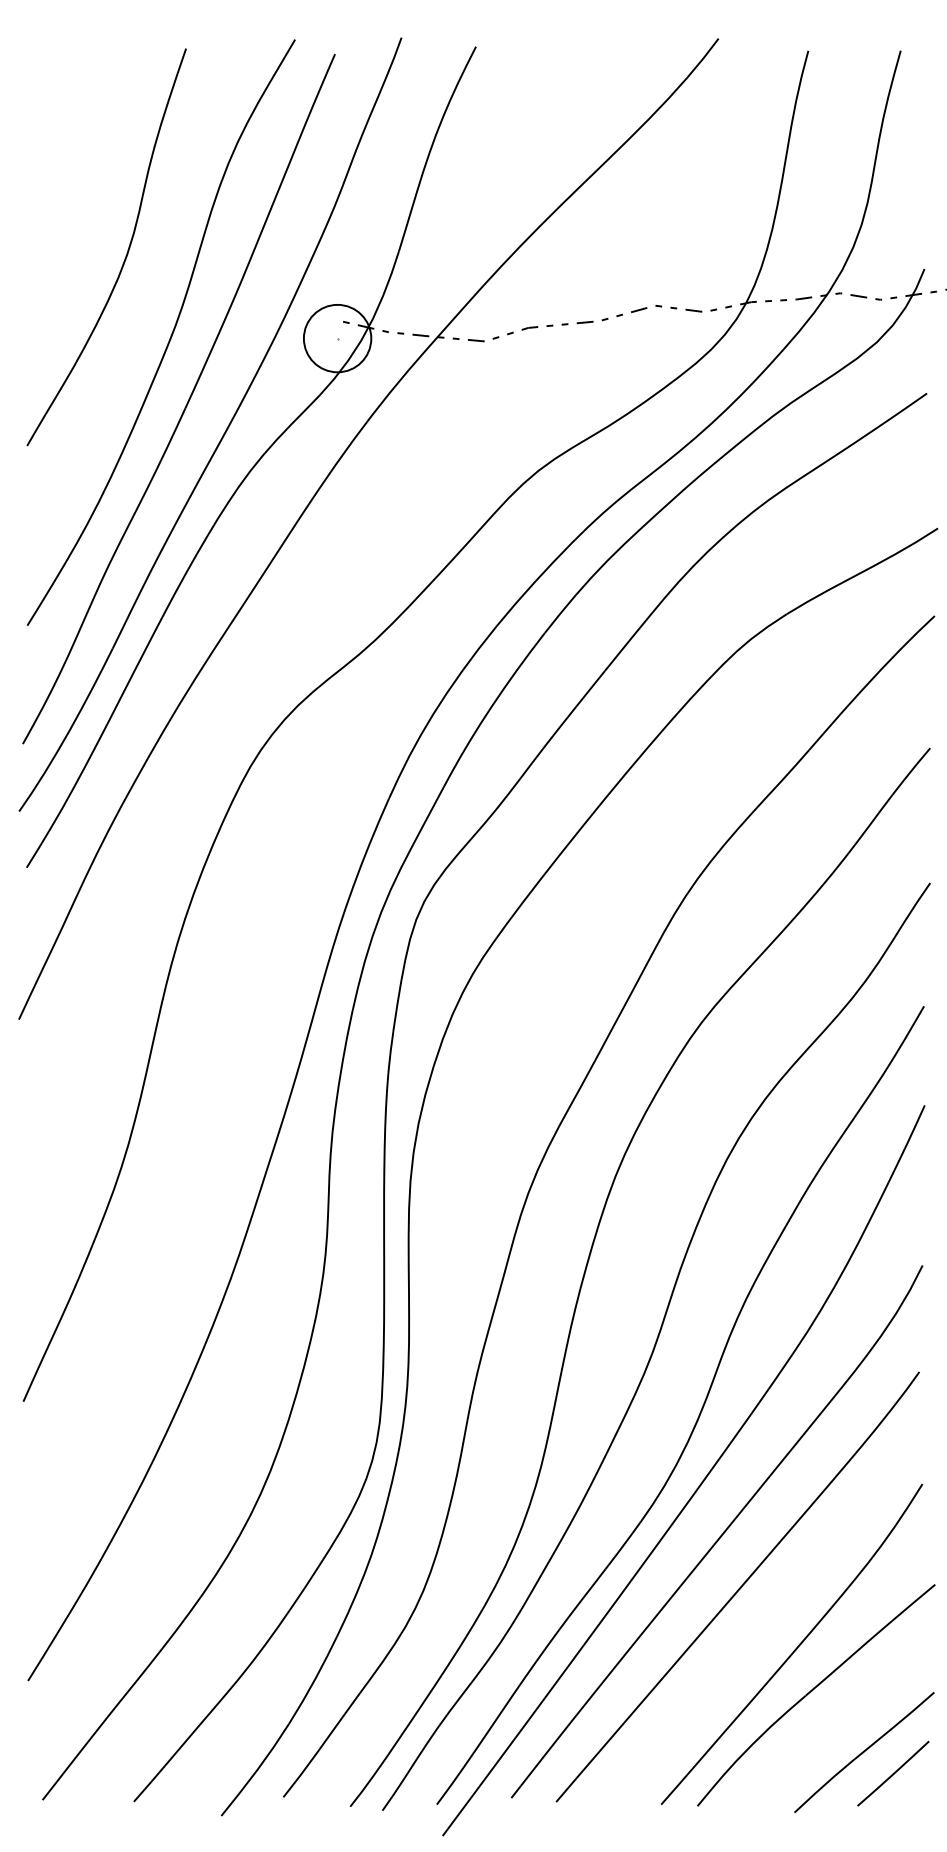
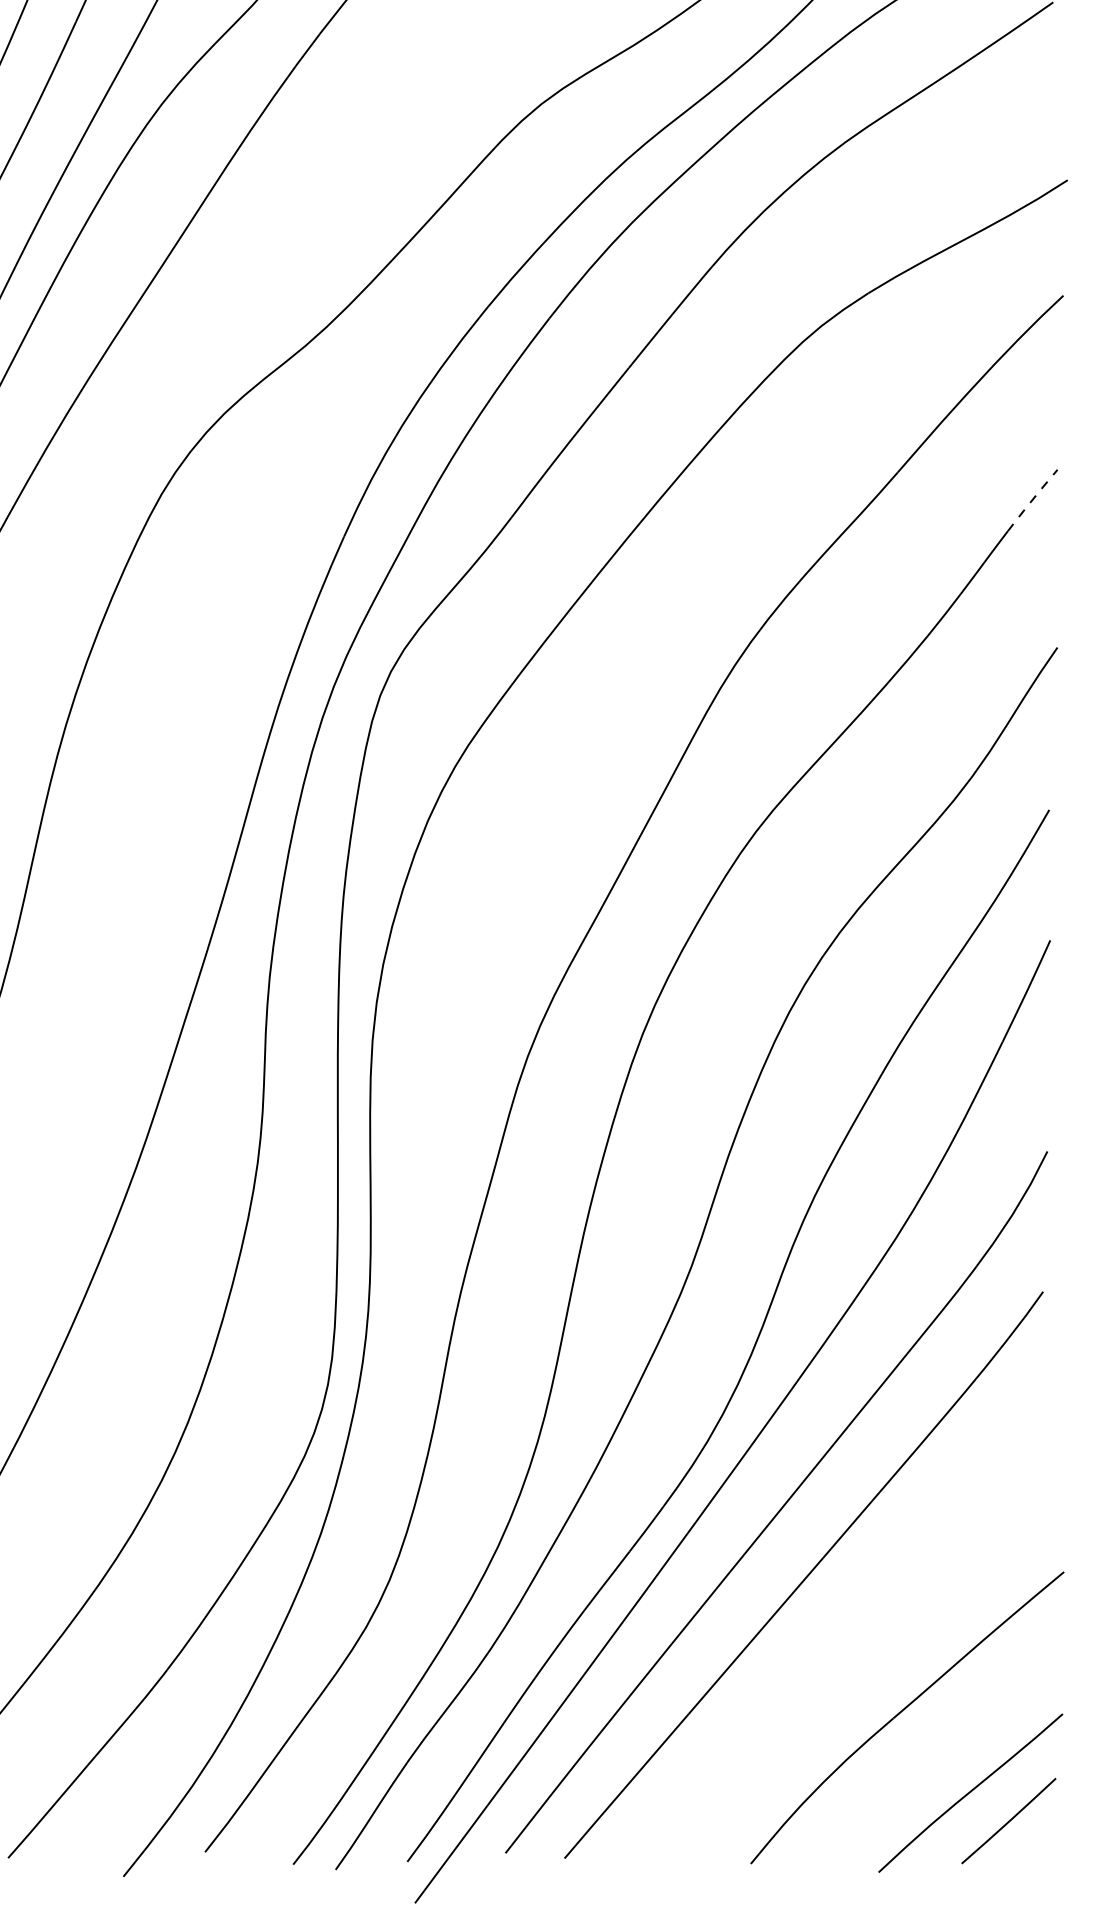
line: (911, 770) -> (1032, 499), solid -> dashed
curve: (796, 1647) -> (881, 1654), removed

